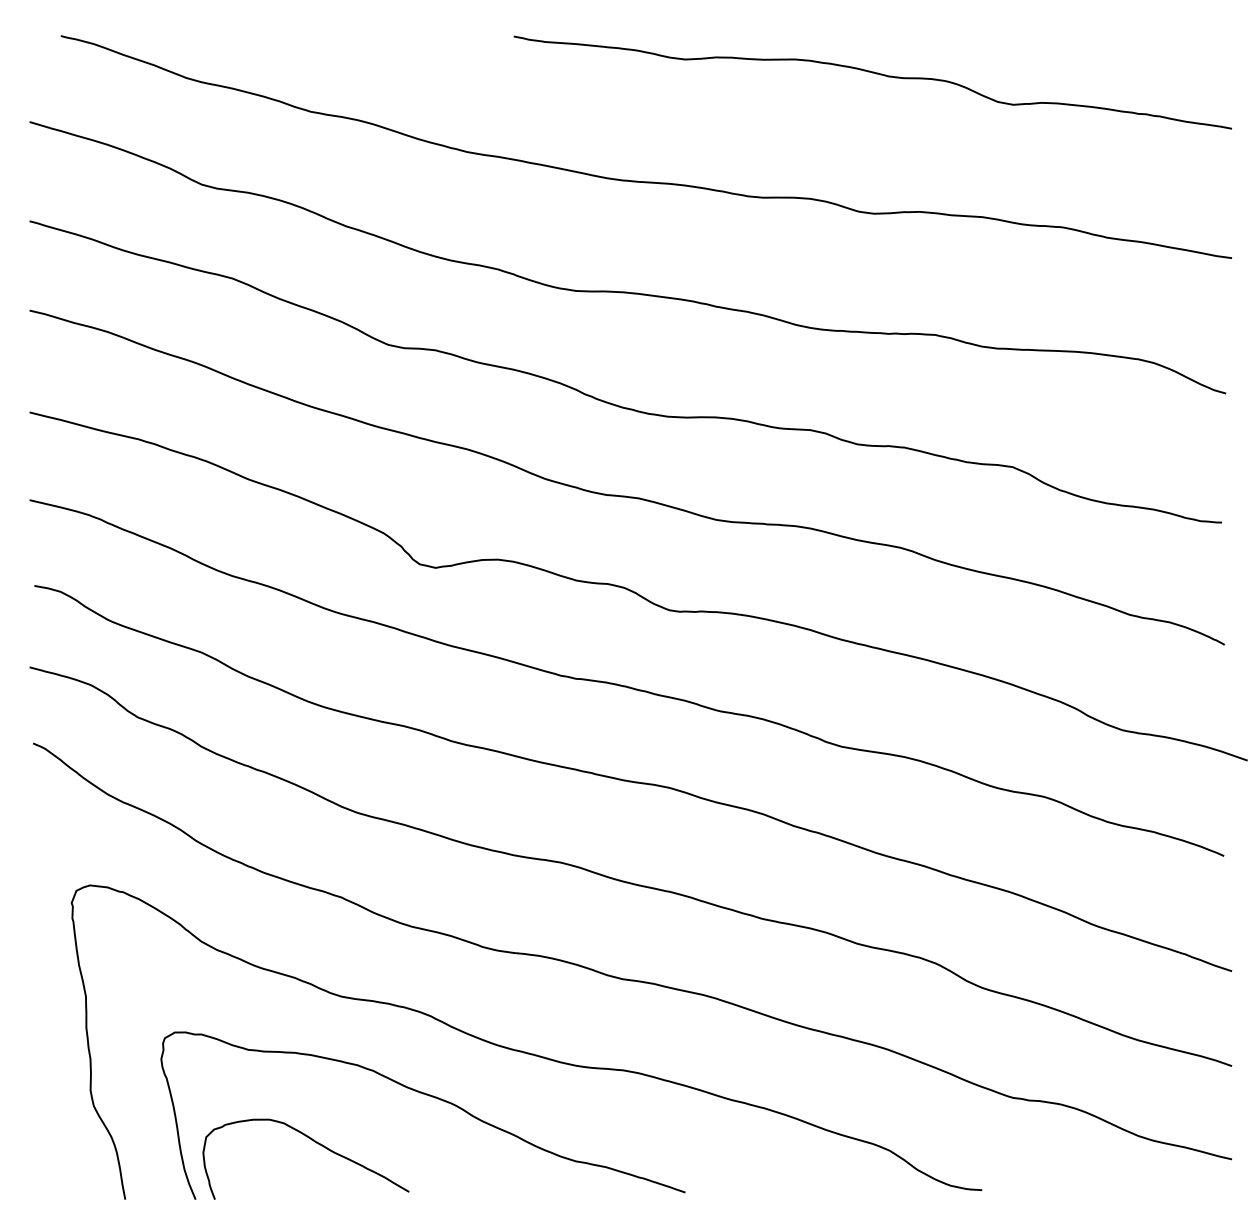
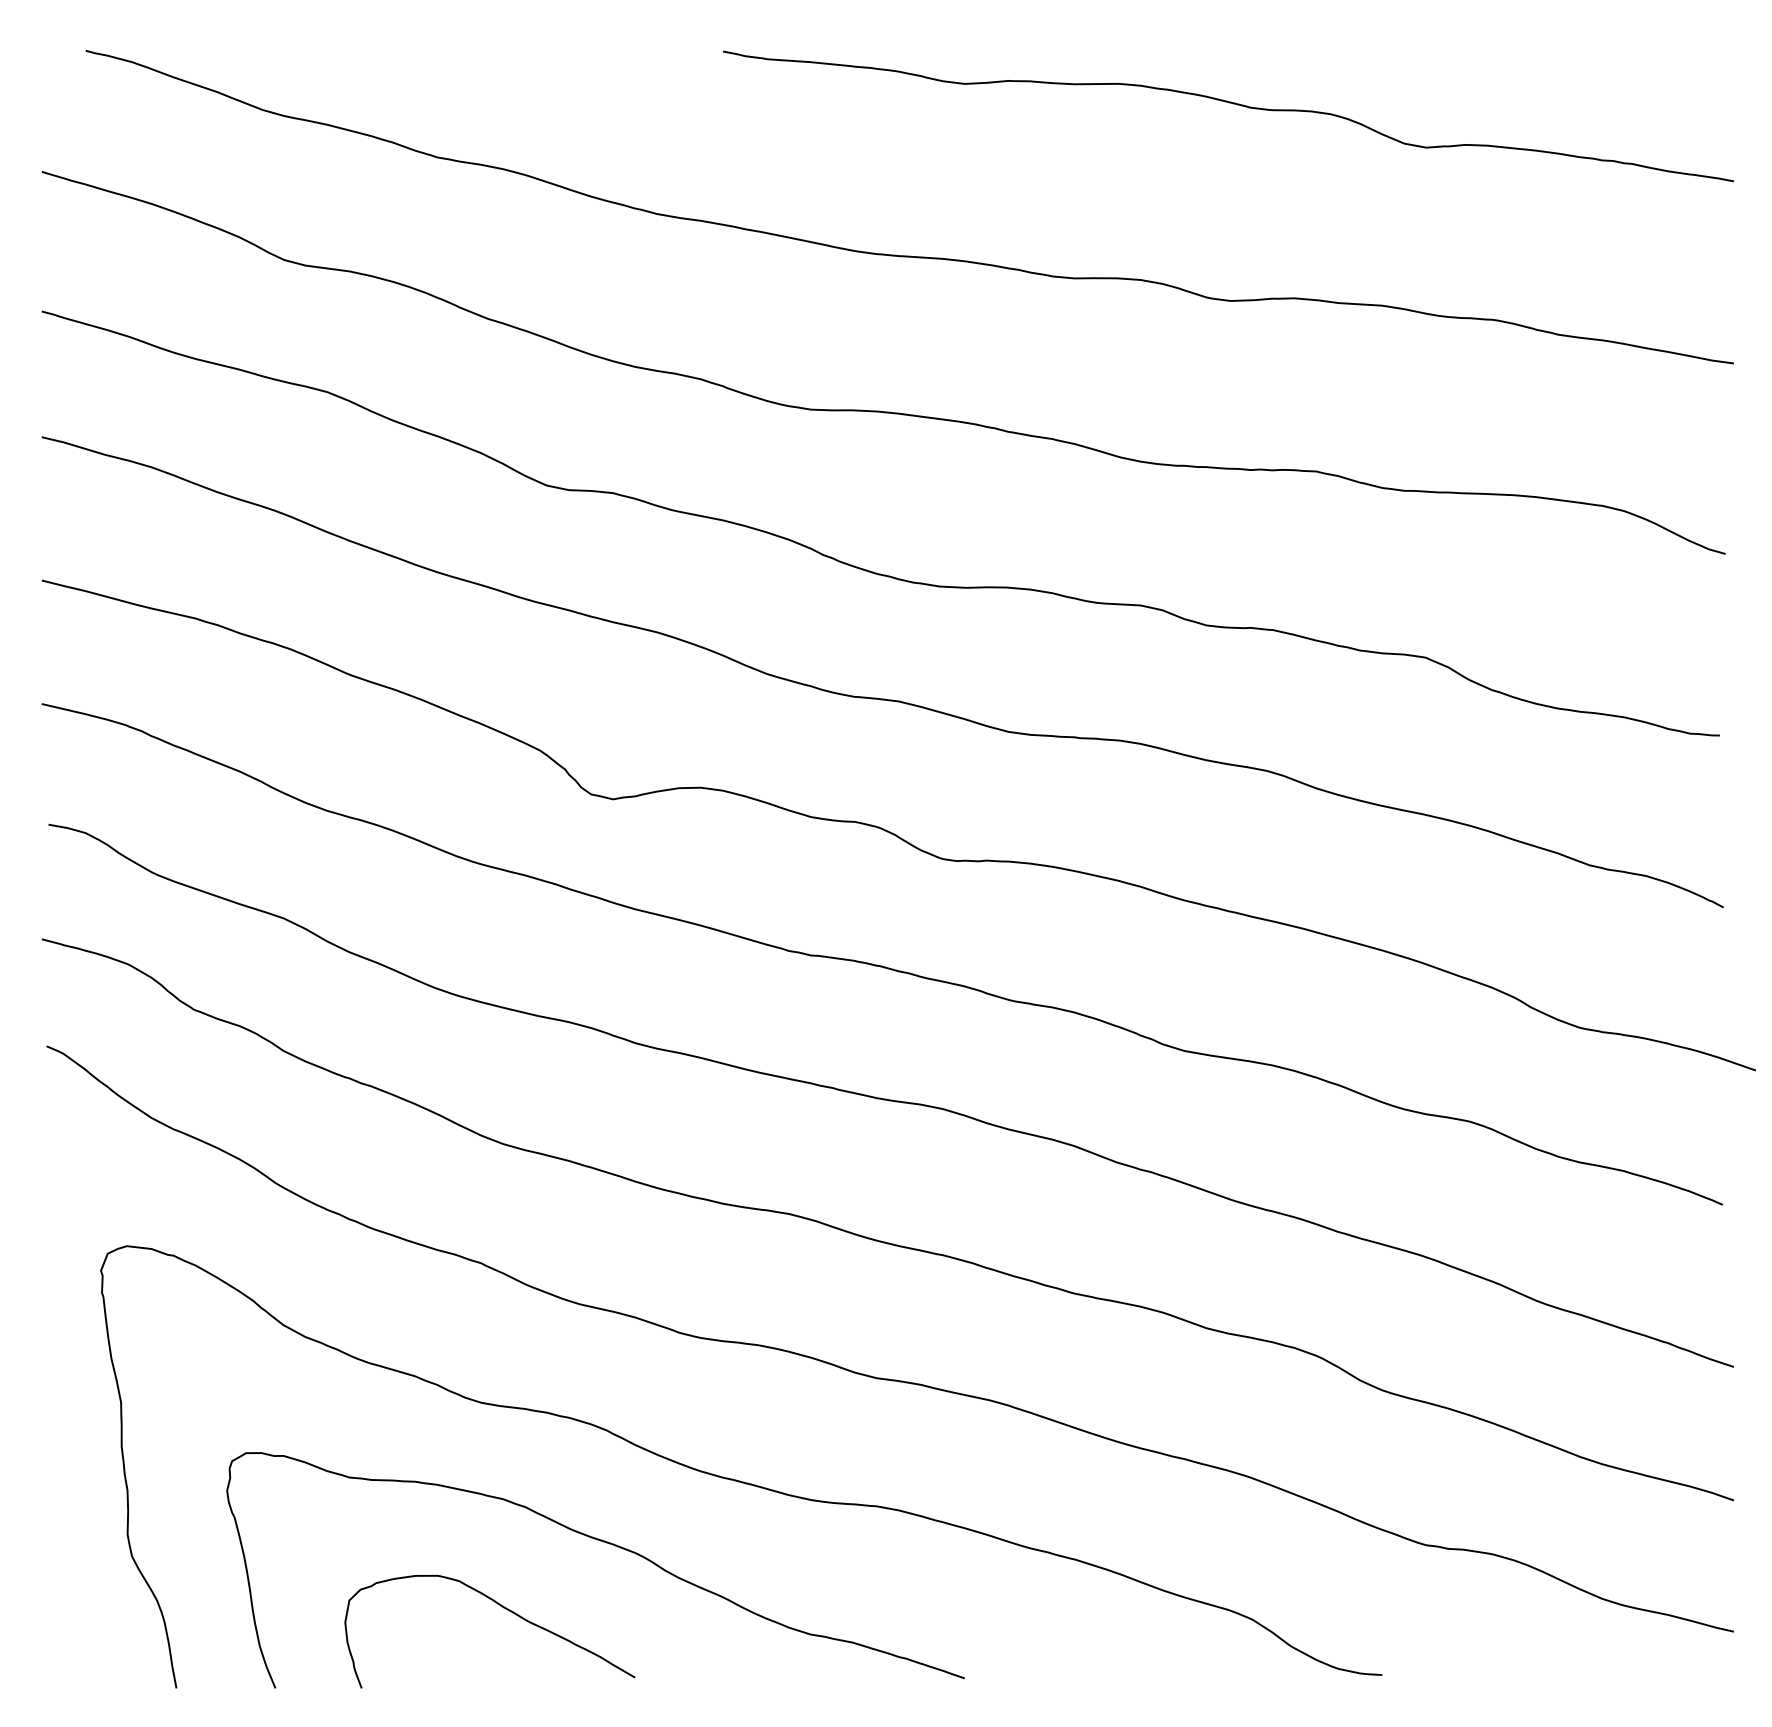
curve: (315, 1142) -> (503, 1608), moved

